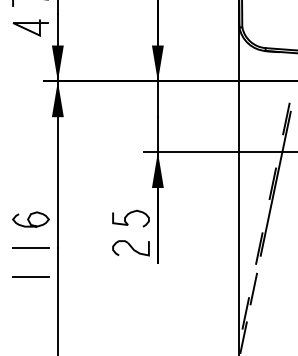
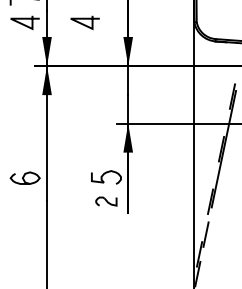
line: (103, 29) -> (84, 23), added
line: (30, 248) -> (24, 201), removed
part: (130, 248) -> (105, 201), size x0.7
line: (30, 276) -> (24, 224), removed

